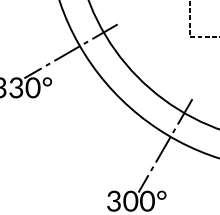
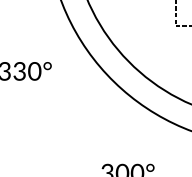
line: (70, 51) -> (68, 38), removed
line: (165, 145) -> (153, 123), removed

